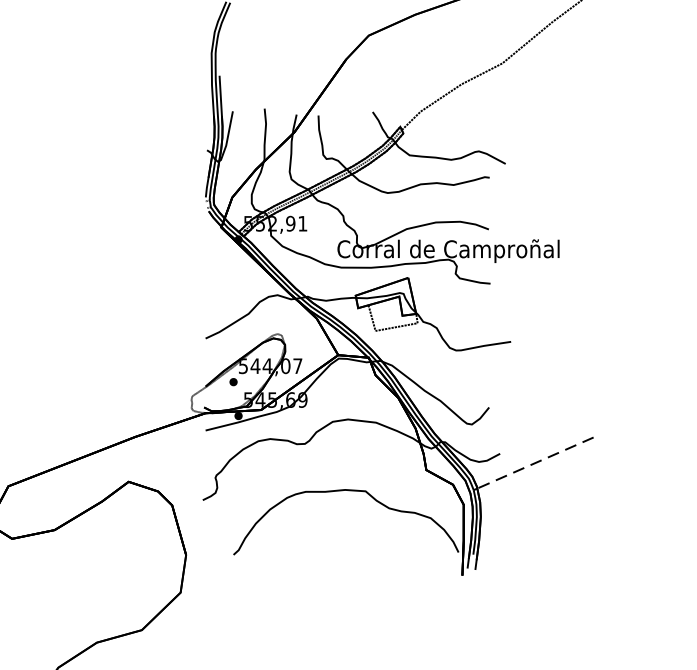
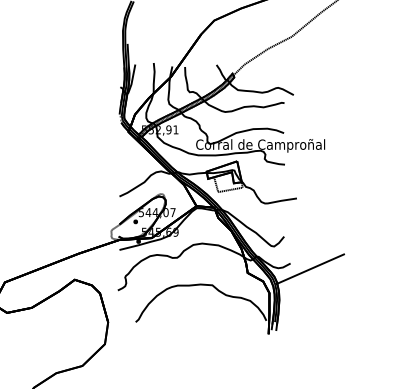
line: (536, 462) -> (311, 268), dashed -> solid

